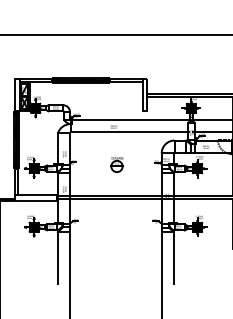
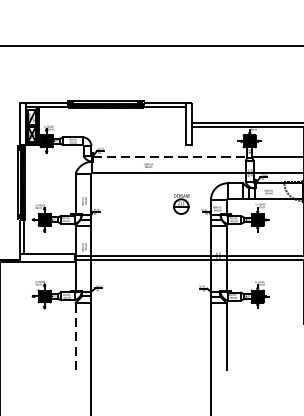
line: (130, 120) -> (170, 157), solid -> dashed
part: (116, 164) -> (180, 204), moved
line: (57, 258) -> (75, 337), solid -> dashed

